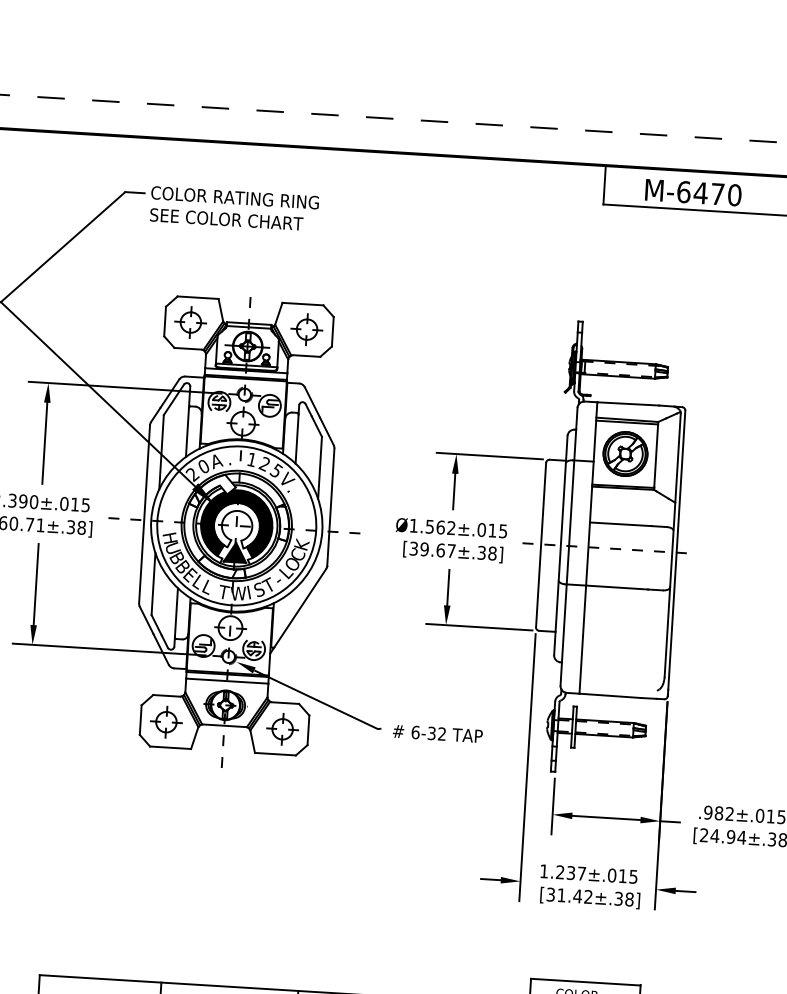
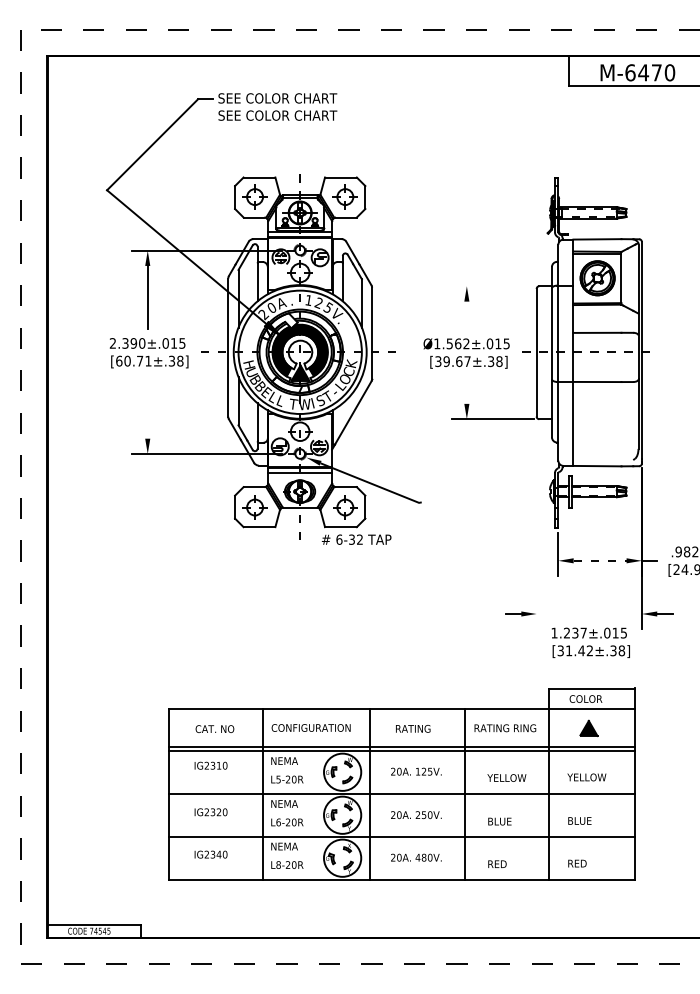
text: (235, 197) -> (283, 98), COLOR RATING RING -> SEE COLOR CHART
line: (489, 456) -> (492, 286), removed
line: (453, 491) -> (466, 315), removed
line: (35, 583) -> (147, 406), removed
line: (447, 586) -> (466, 389), removed
text: (437, 733) -> (356, 539), moved
line: (527, 767) -> (536, 525), removed
line: (606, 817) -> (600, 560), solid -> dashed
text: (589, 886) -> (590, 642), moved

